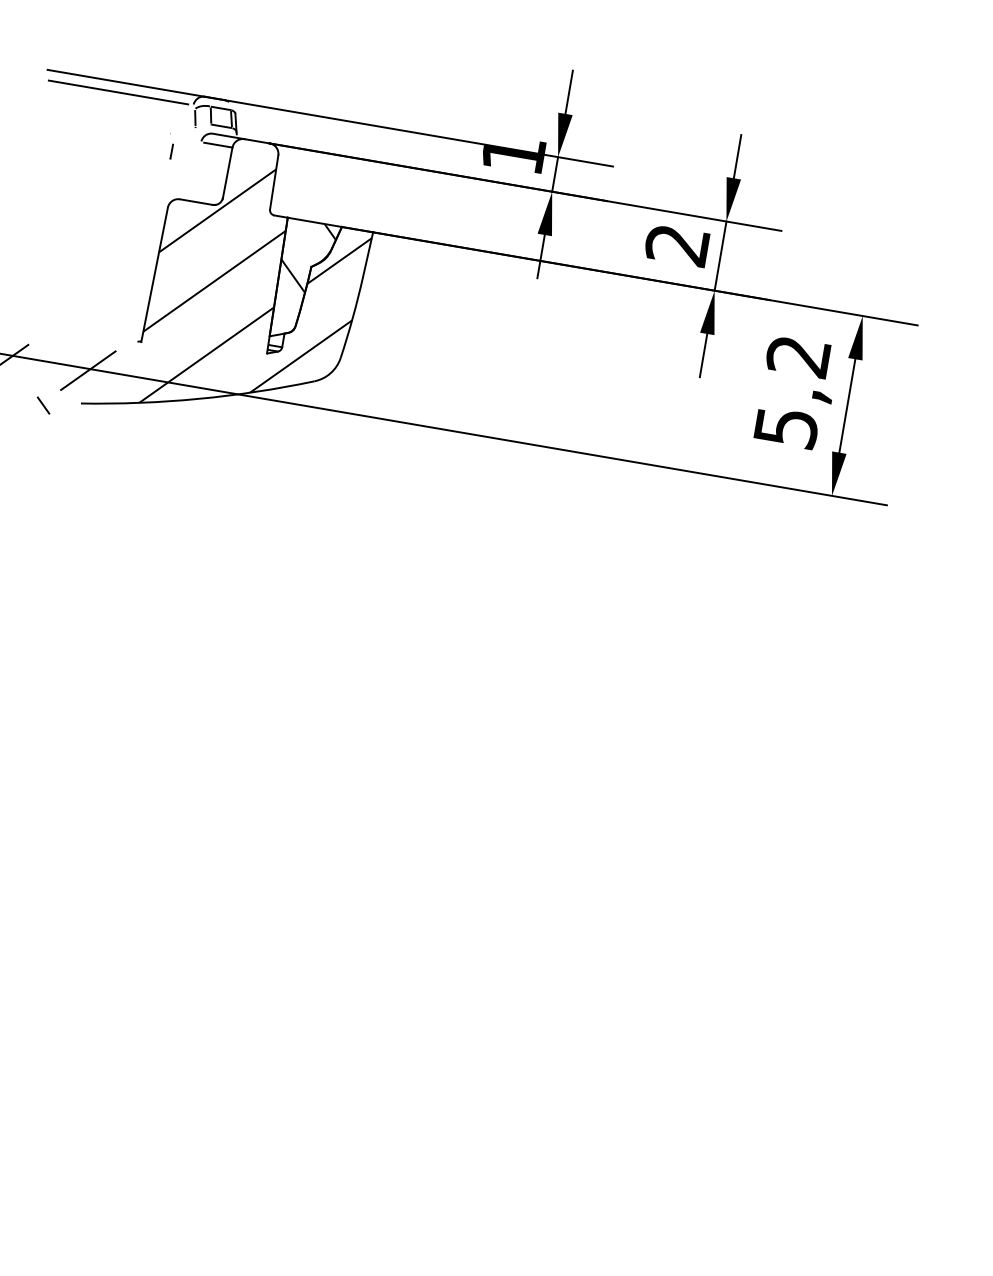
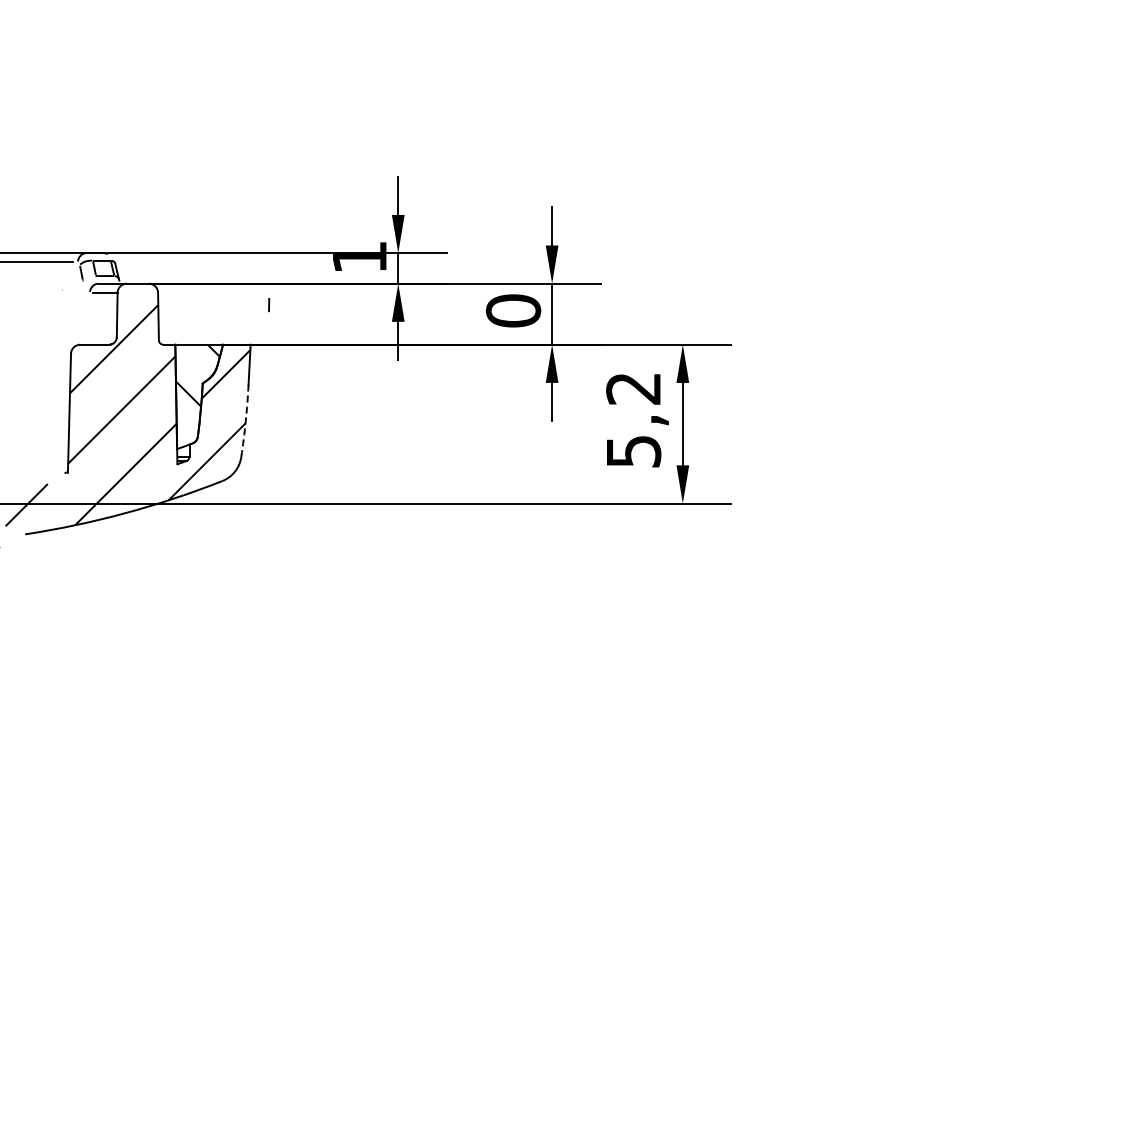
line: (172, 152) -> (269, 305), moved
text: (677, 244) -> (513, 310), 2 -> 0
arc: (352, 318) -> (245, 421), solid -> dashed

